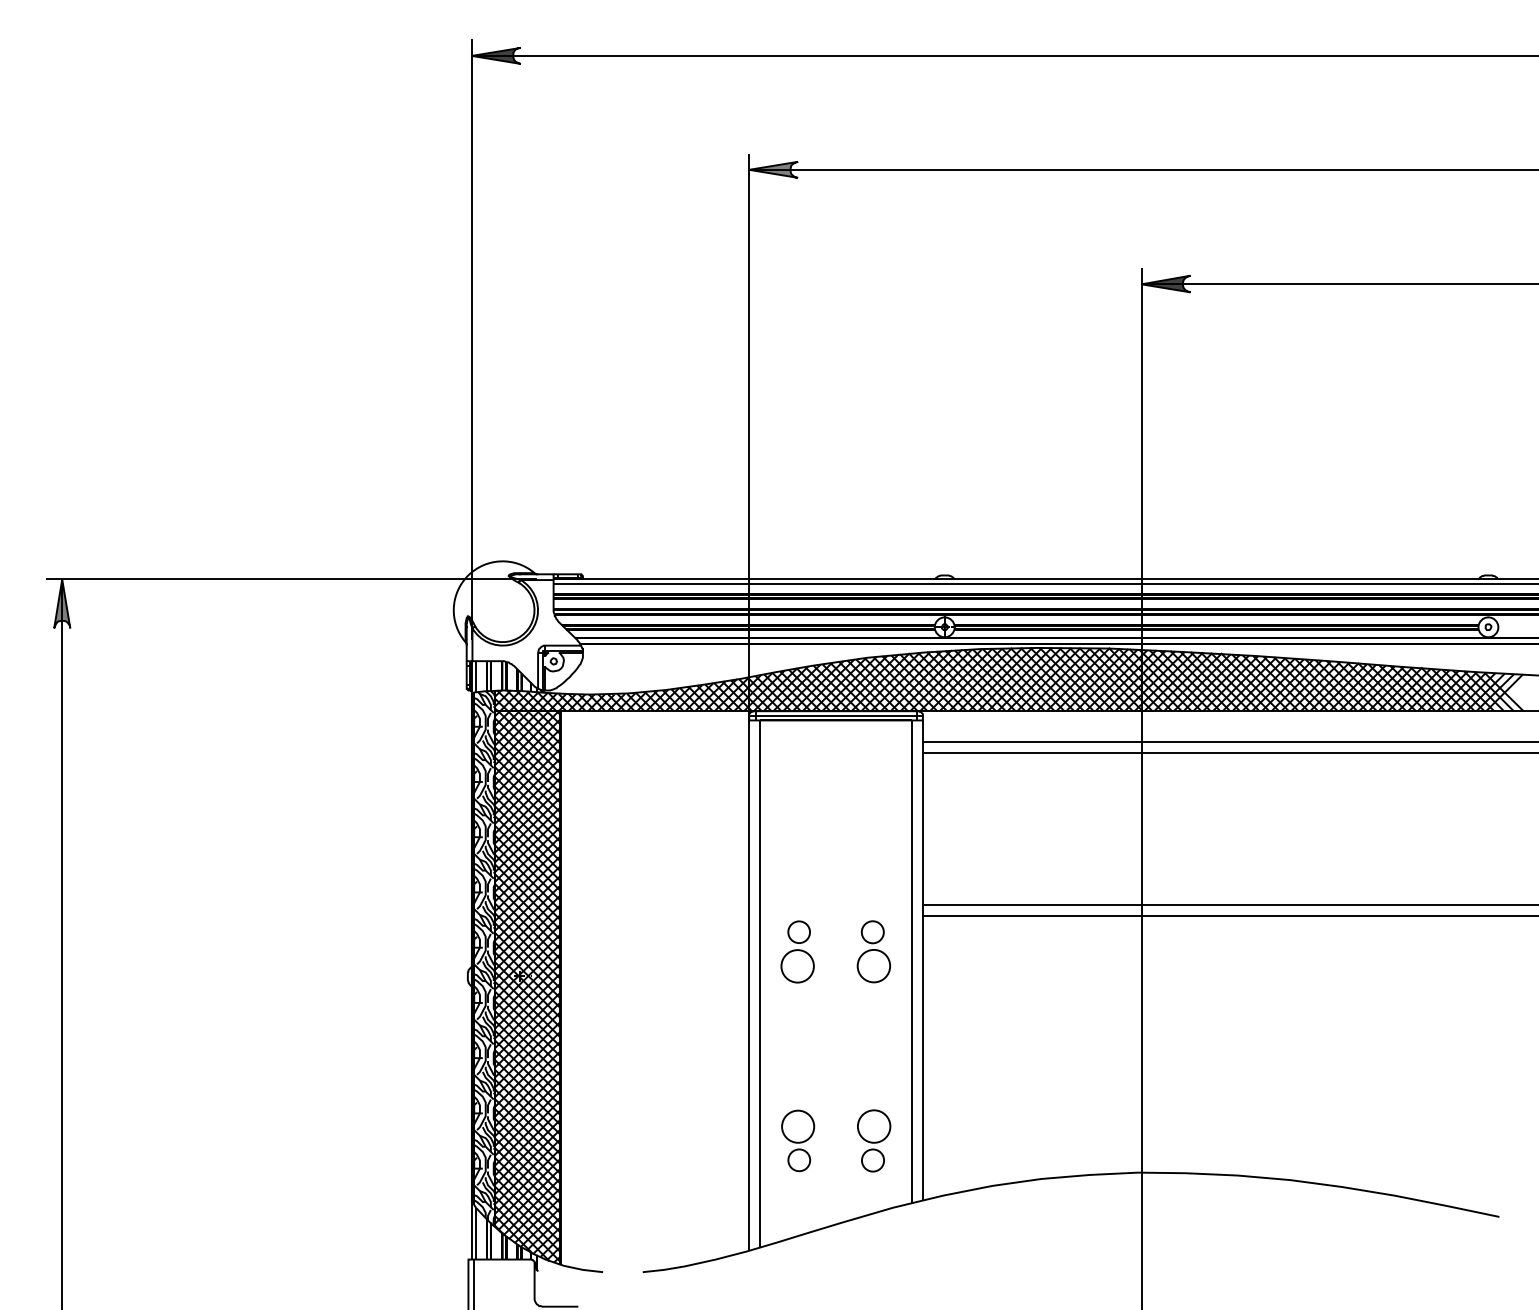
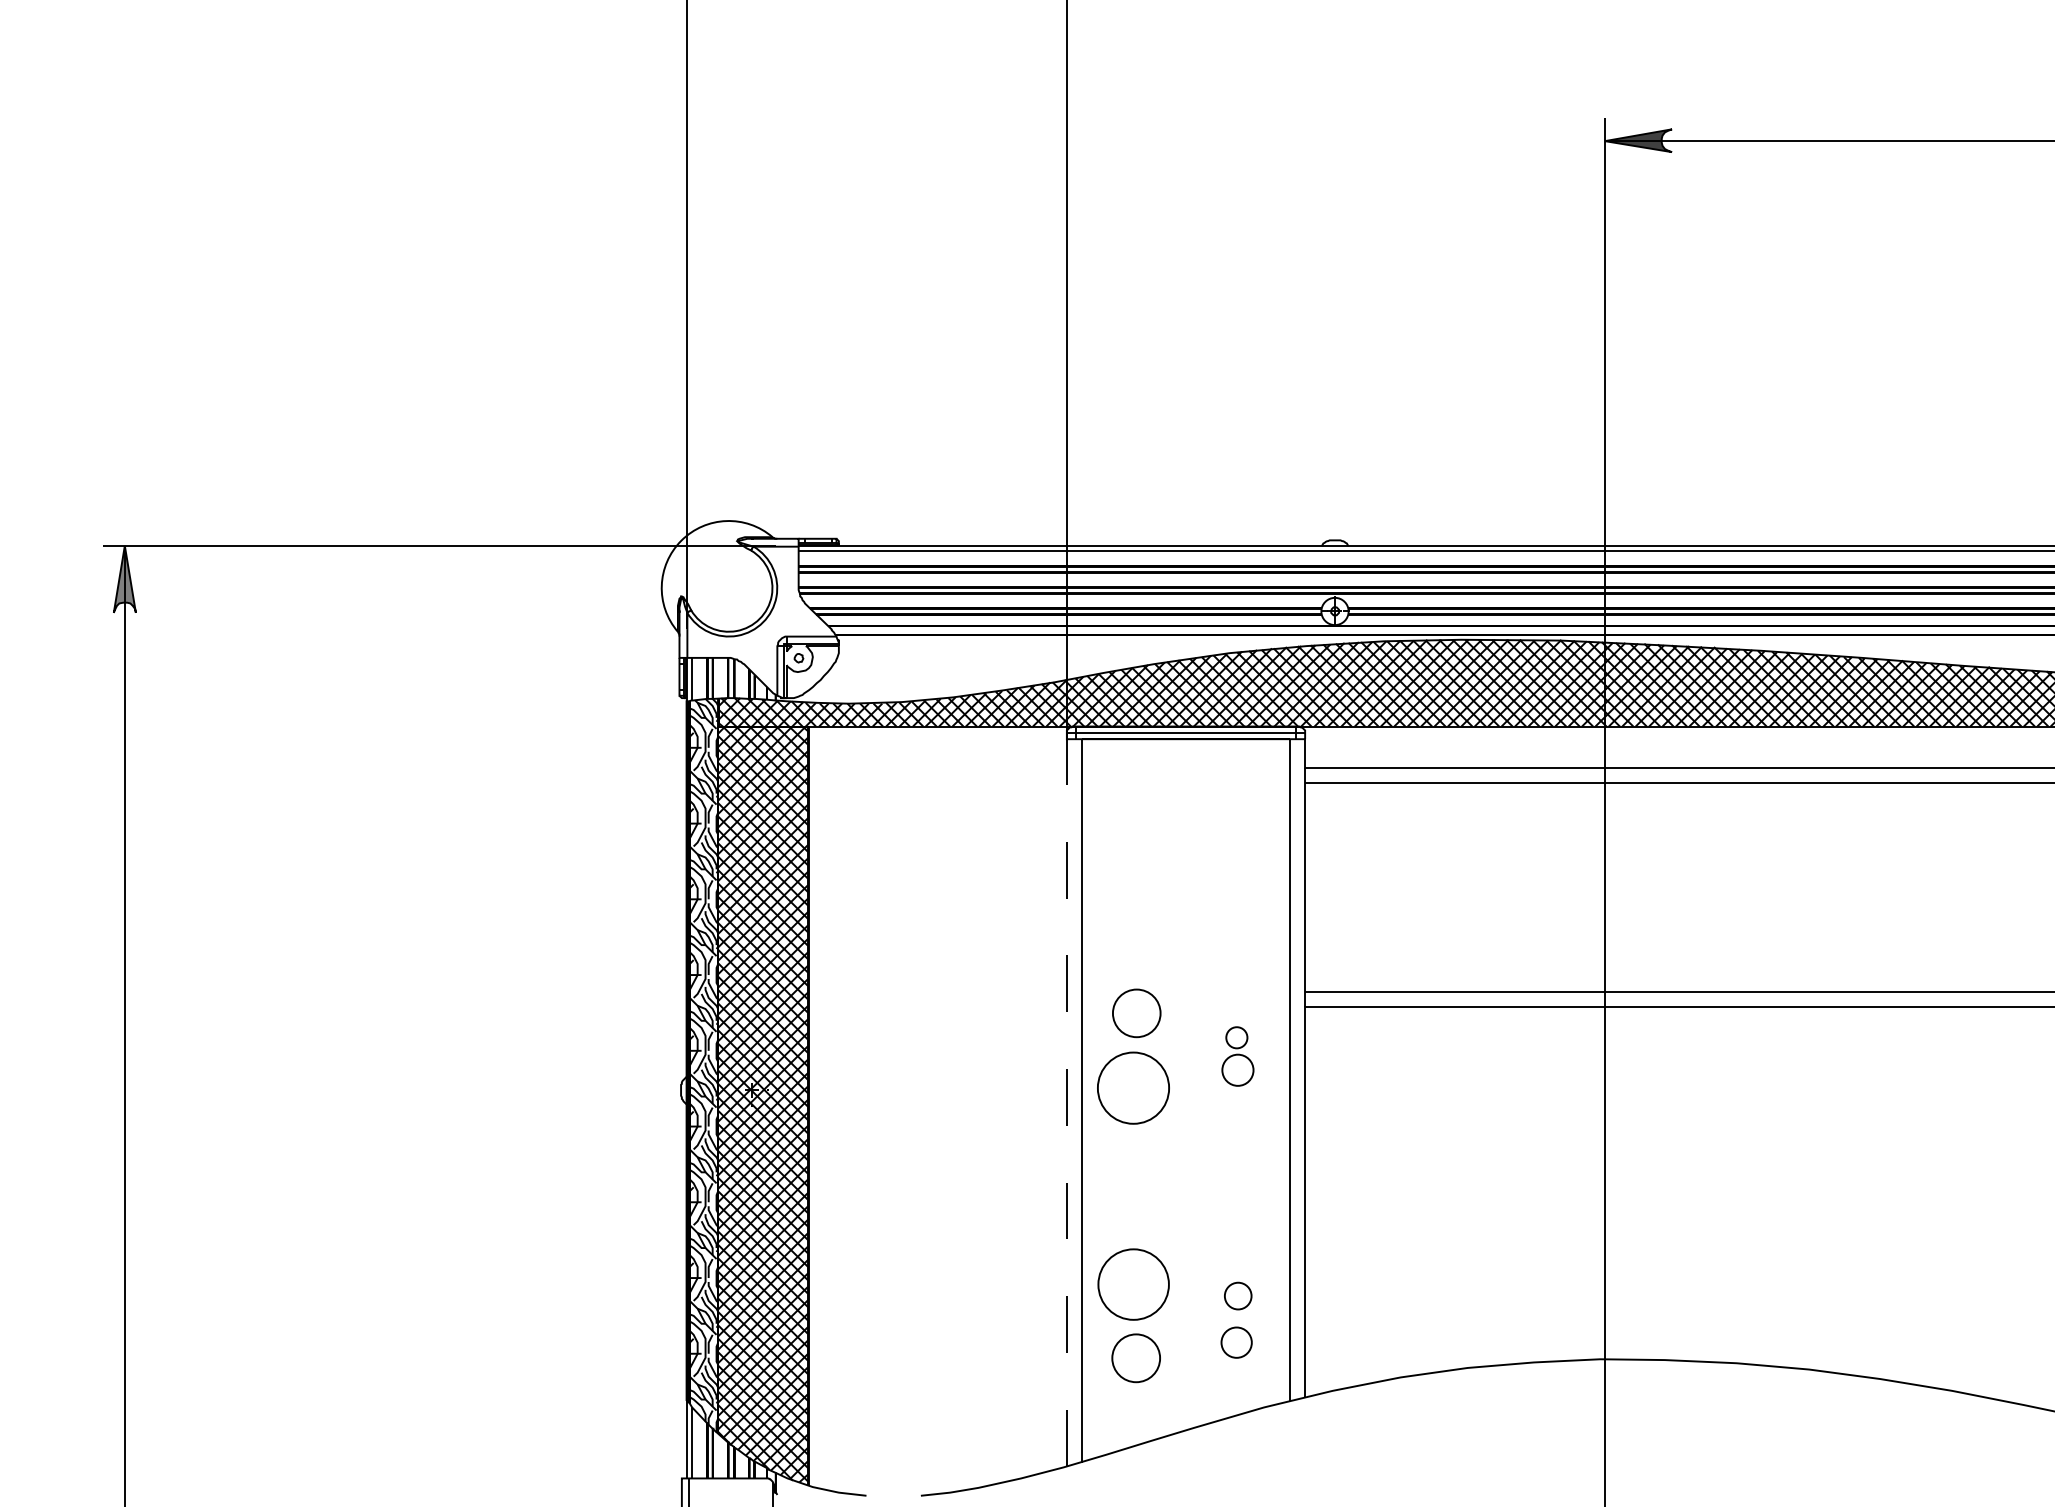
part: (797, 951) -> (1133, 1056), size x1.6
part: (873, 951) -> (1237, 1056), size x0.7
line: (749, 985) -> (1067, 1102), solid -> dashed
circle: (873, 1126) -> (1237, 1295), size x0.6
part: (798, 1140) -> (1134, 1315), size x1.6

